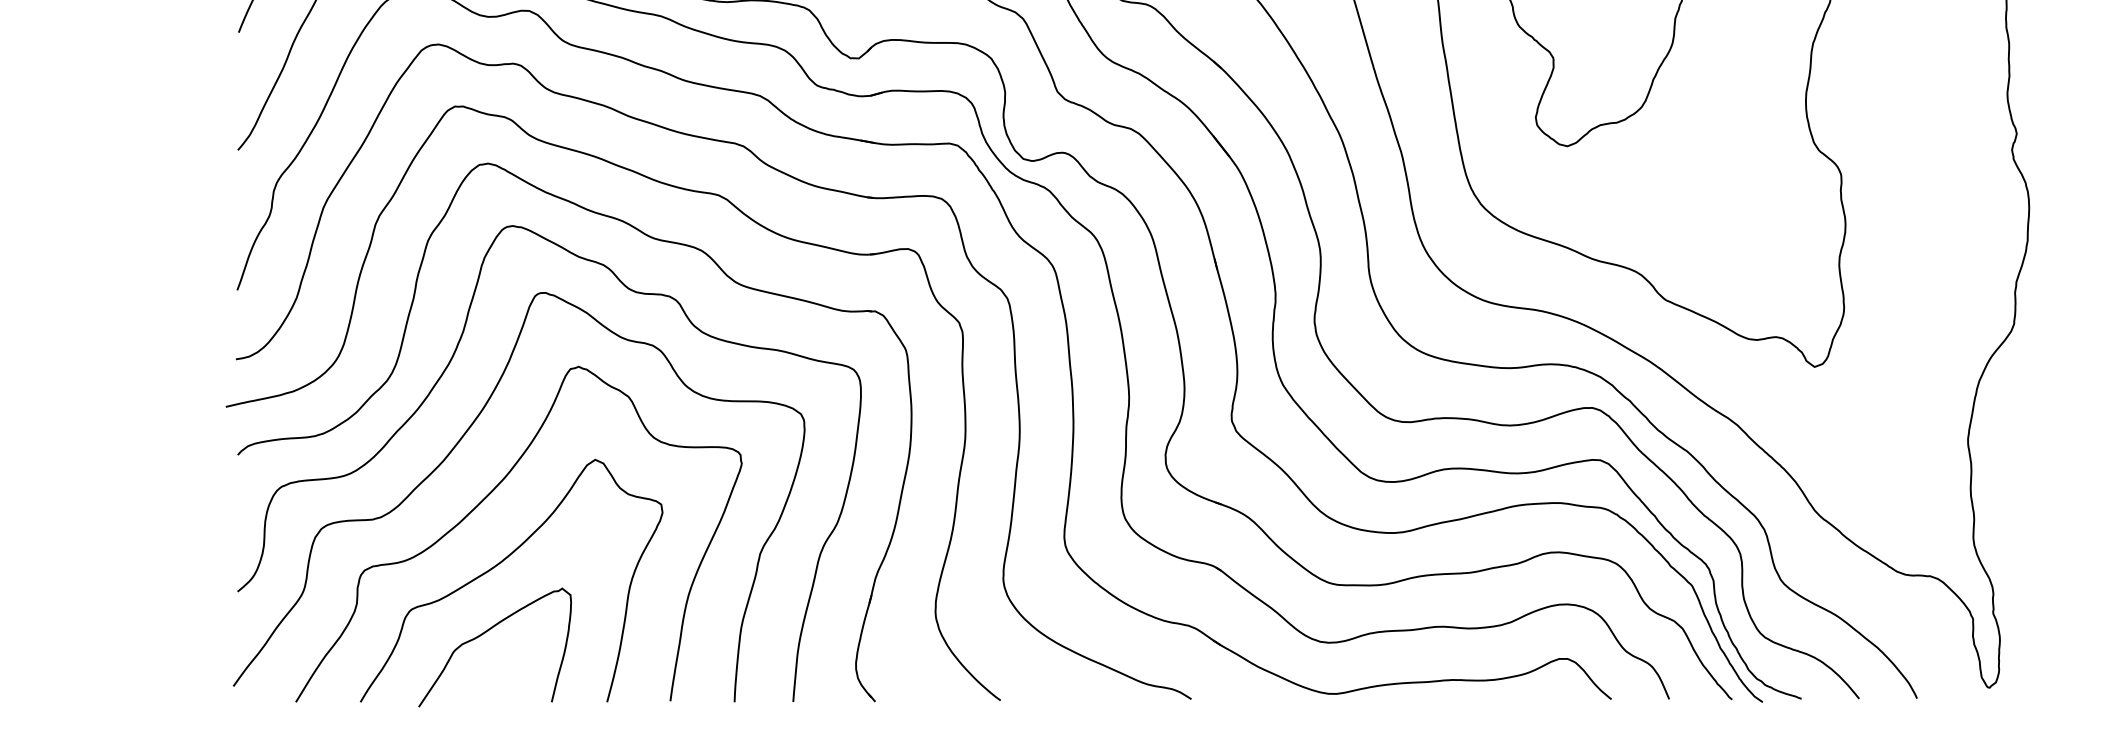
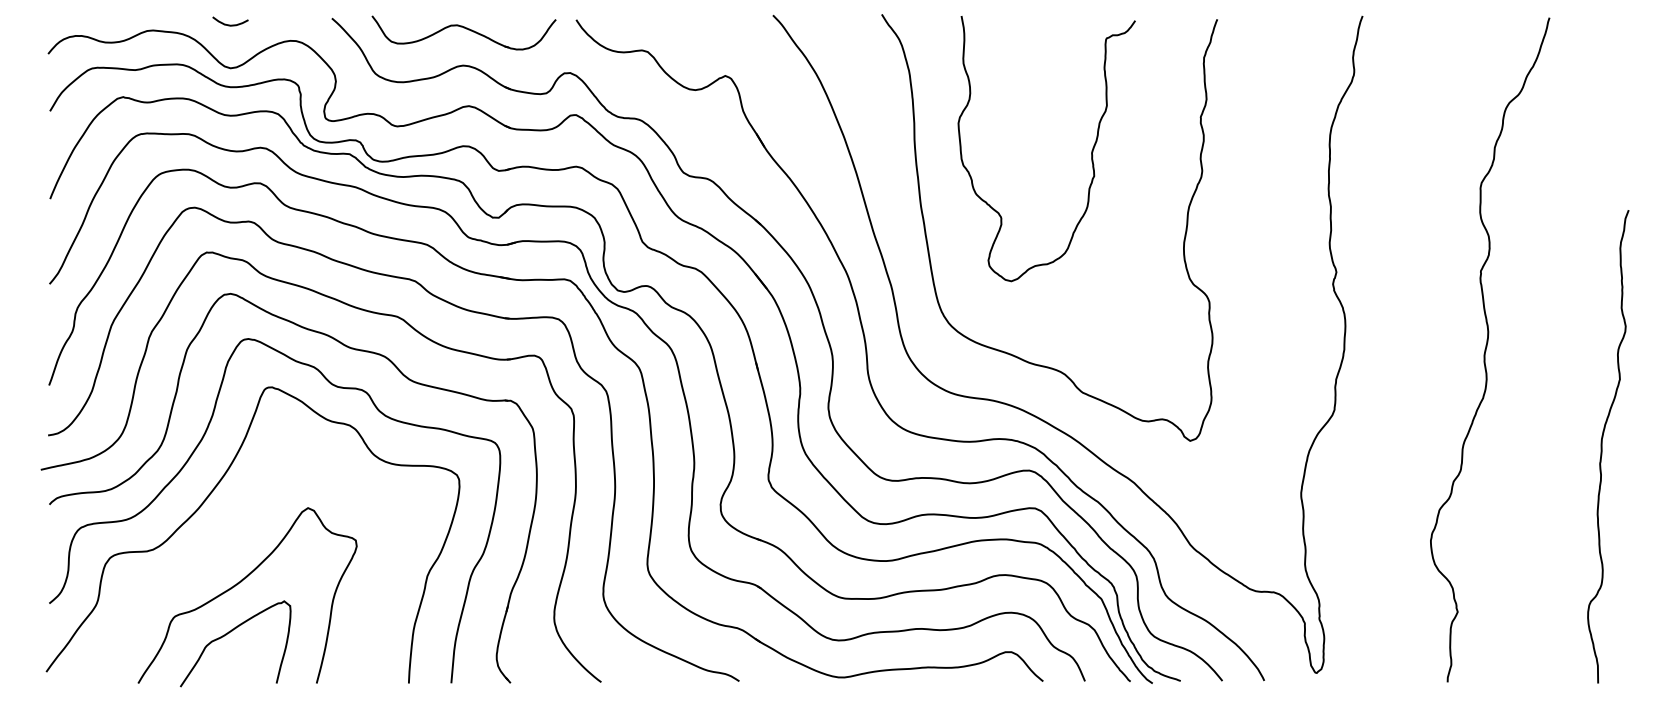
curve: (485, 500) -> (228, 537), removed

